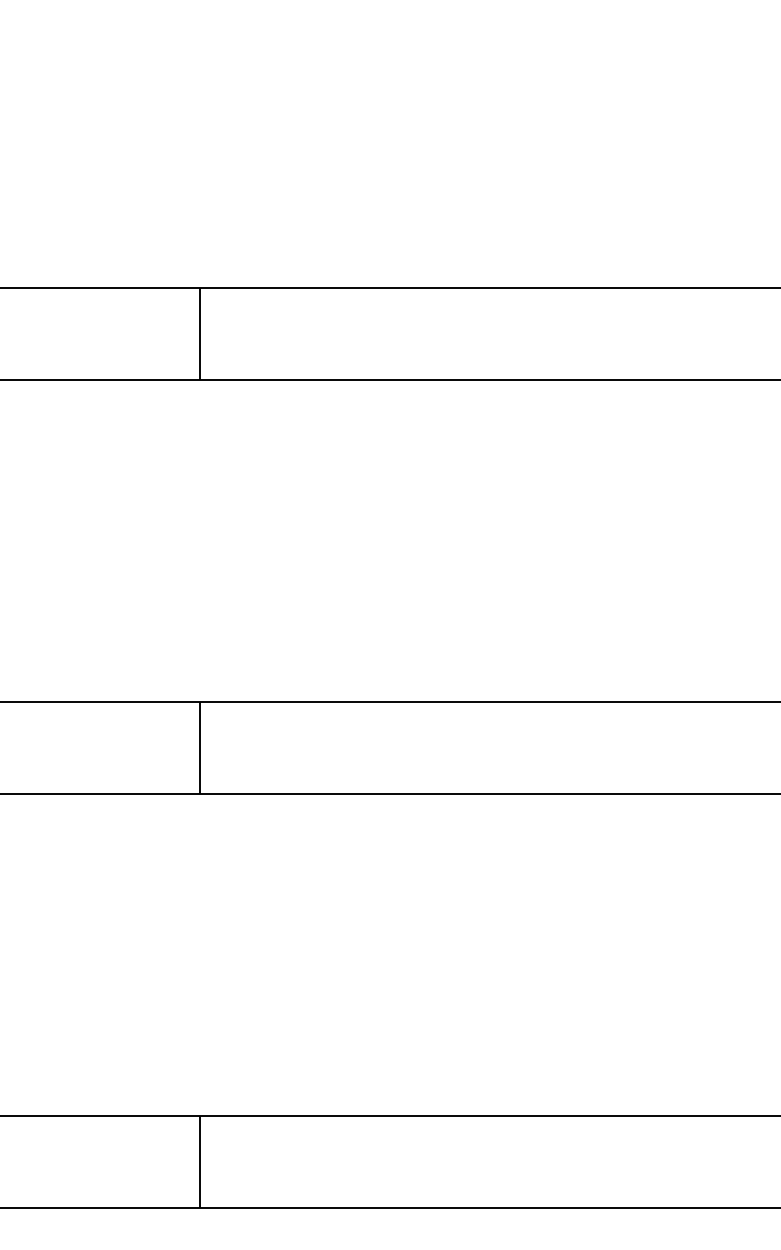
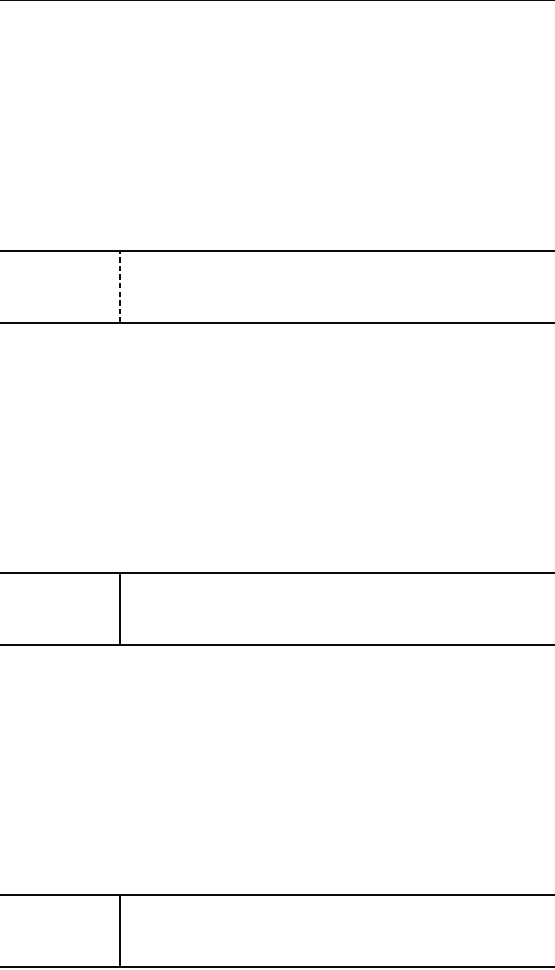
line: (199, 334) -> (119, 287), solid -> dashed

